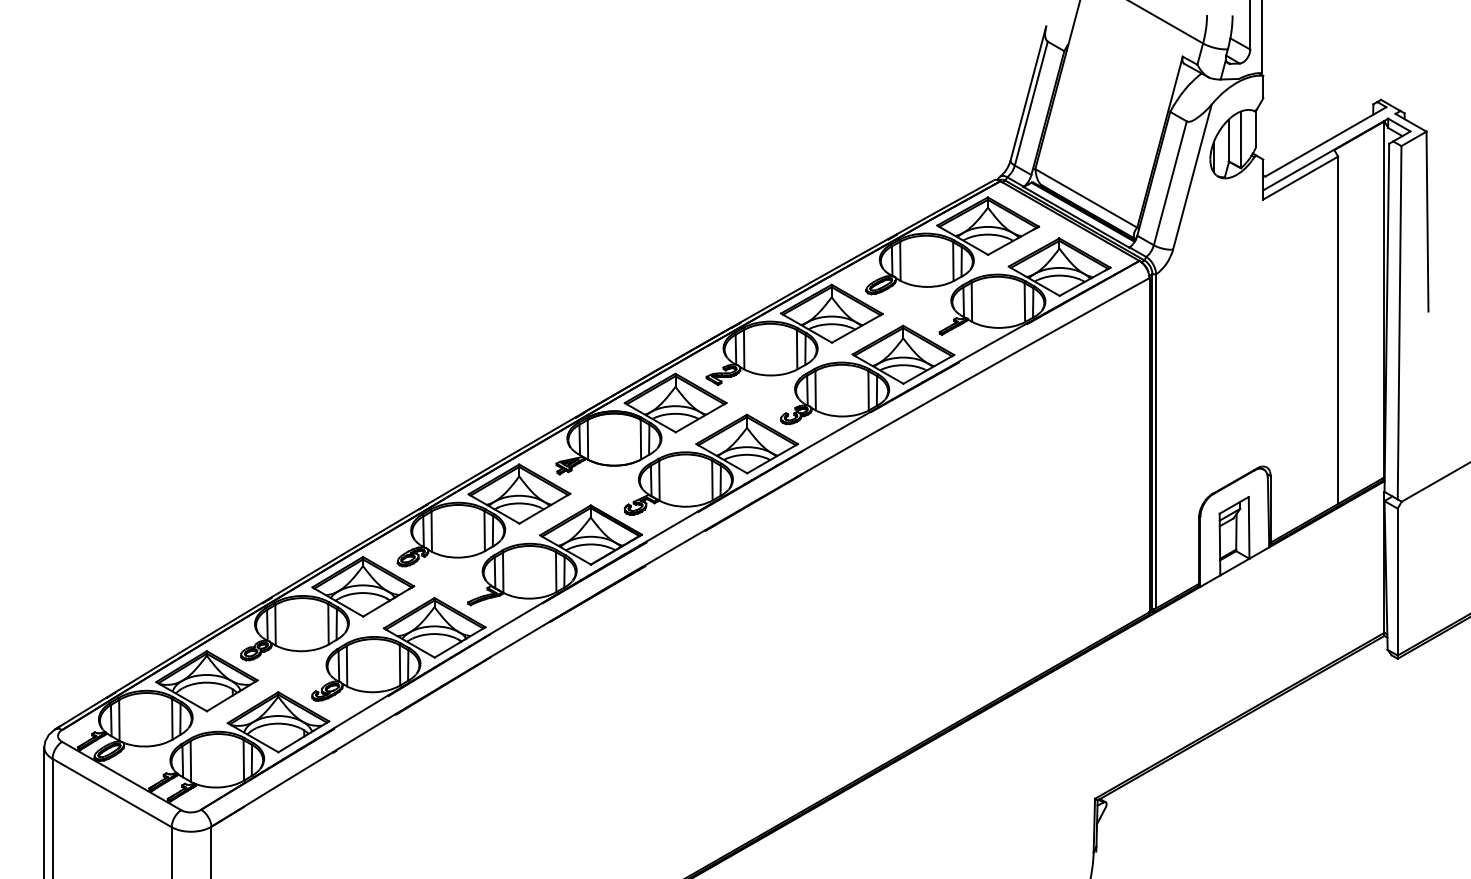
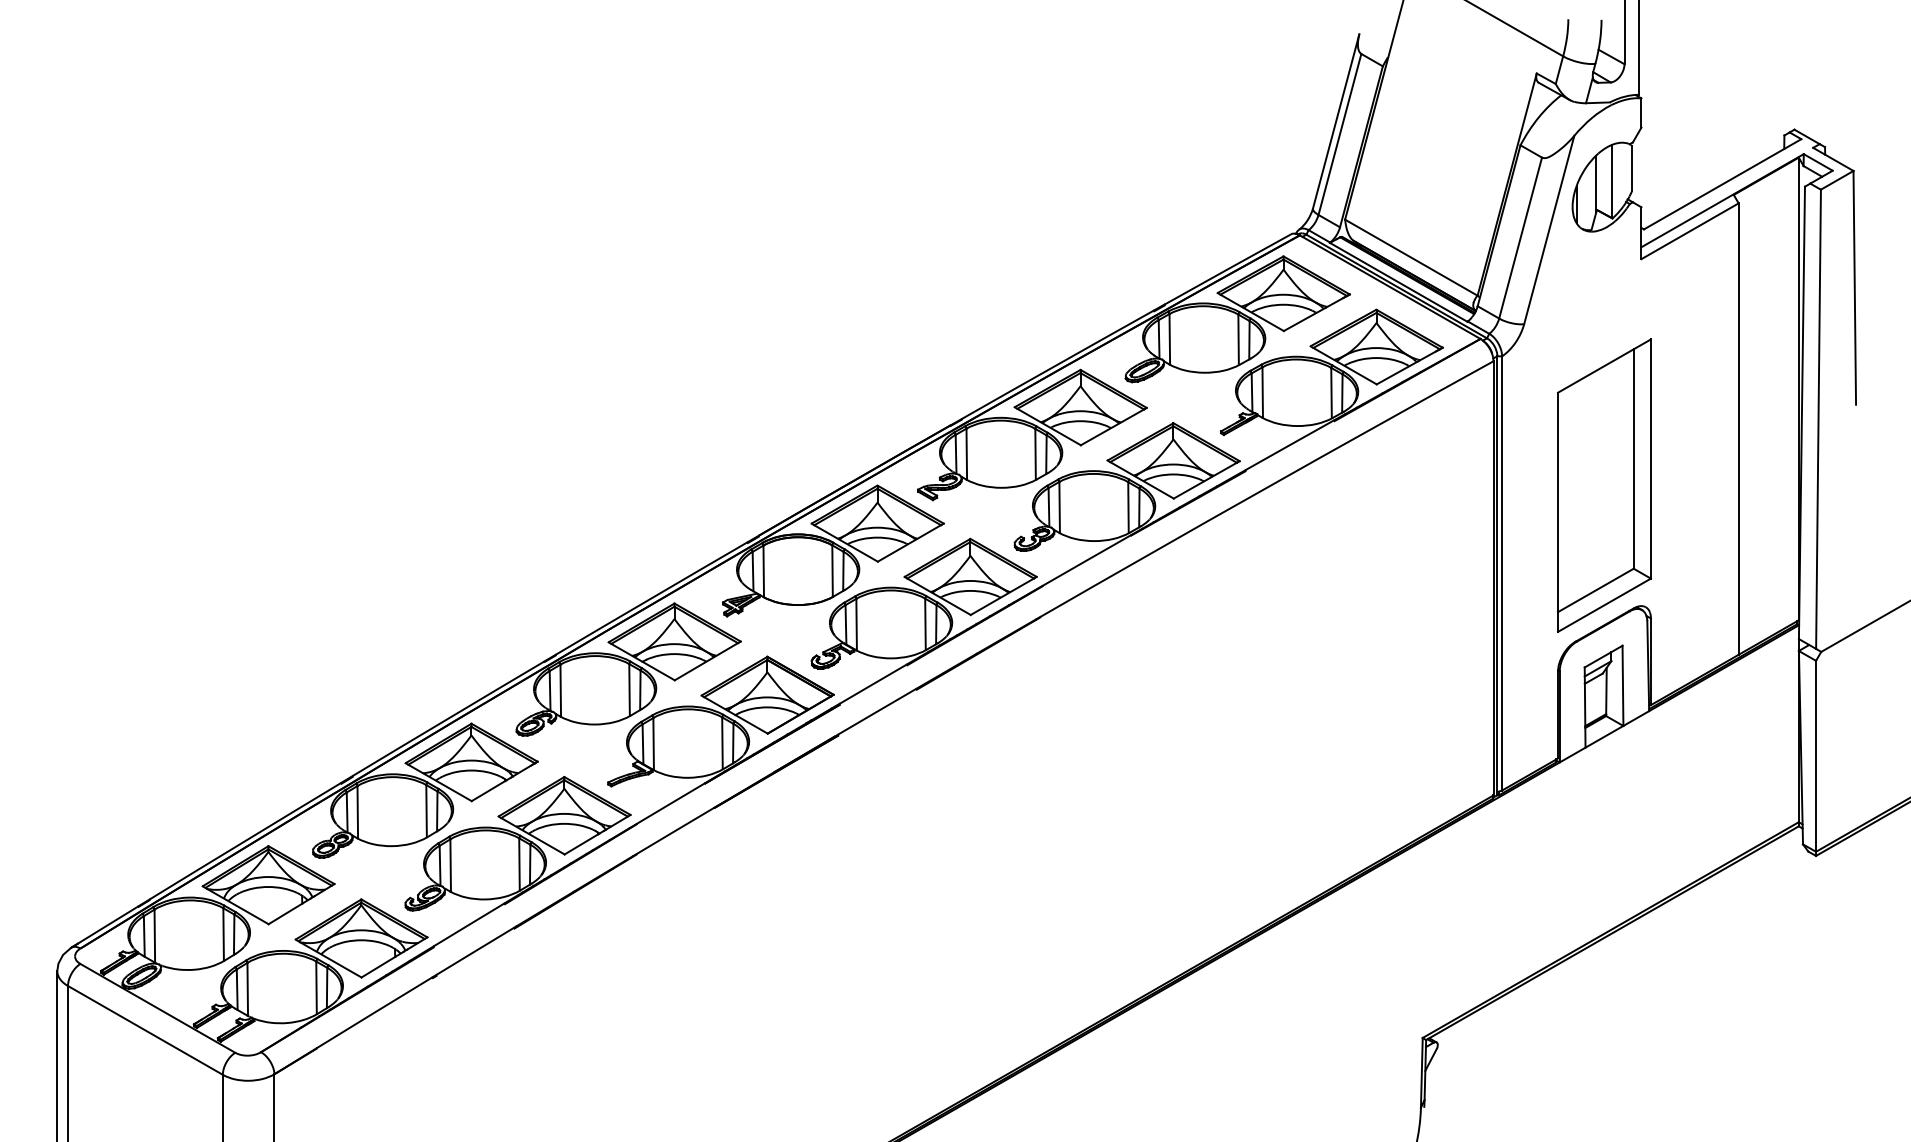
part: (1234, 373) -> (1604, 485), added

